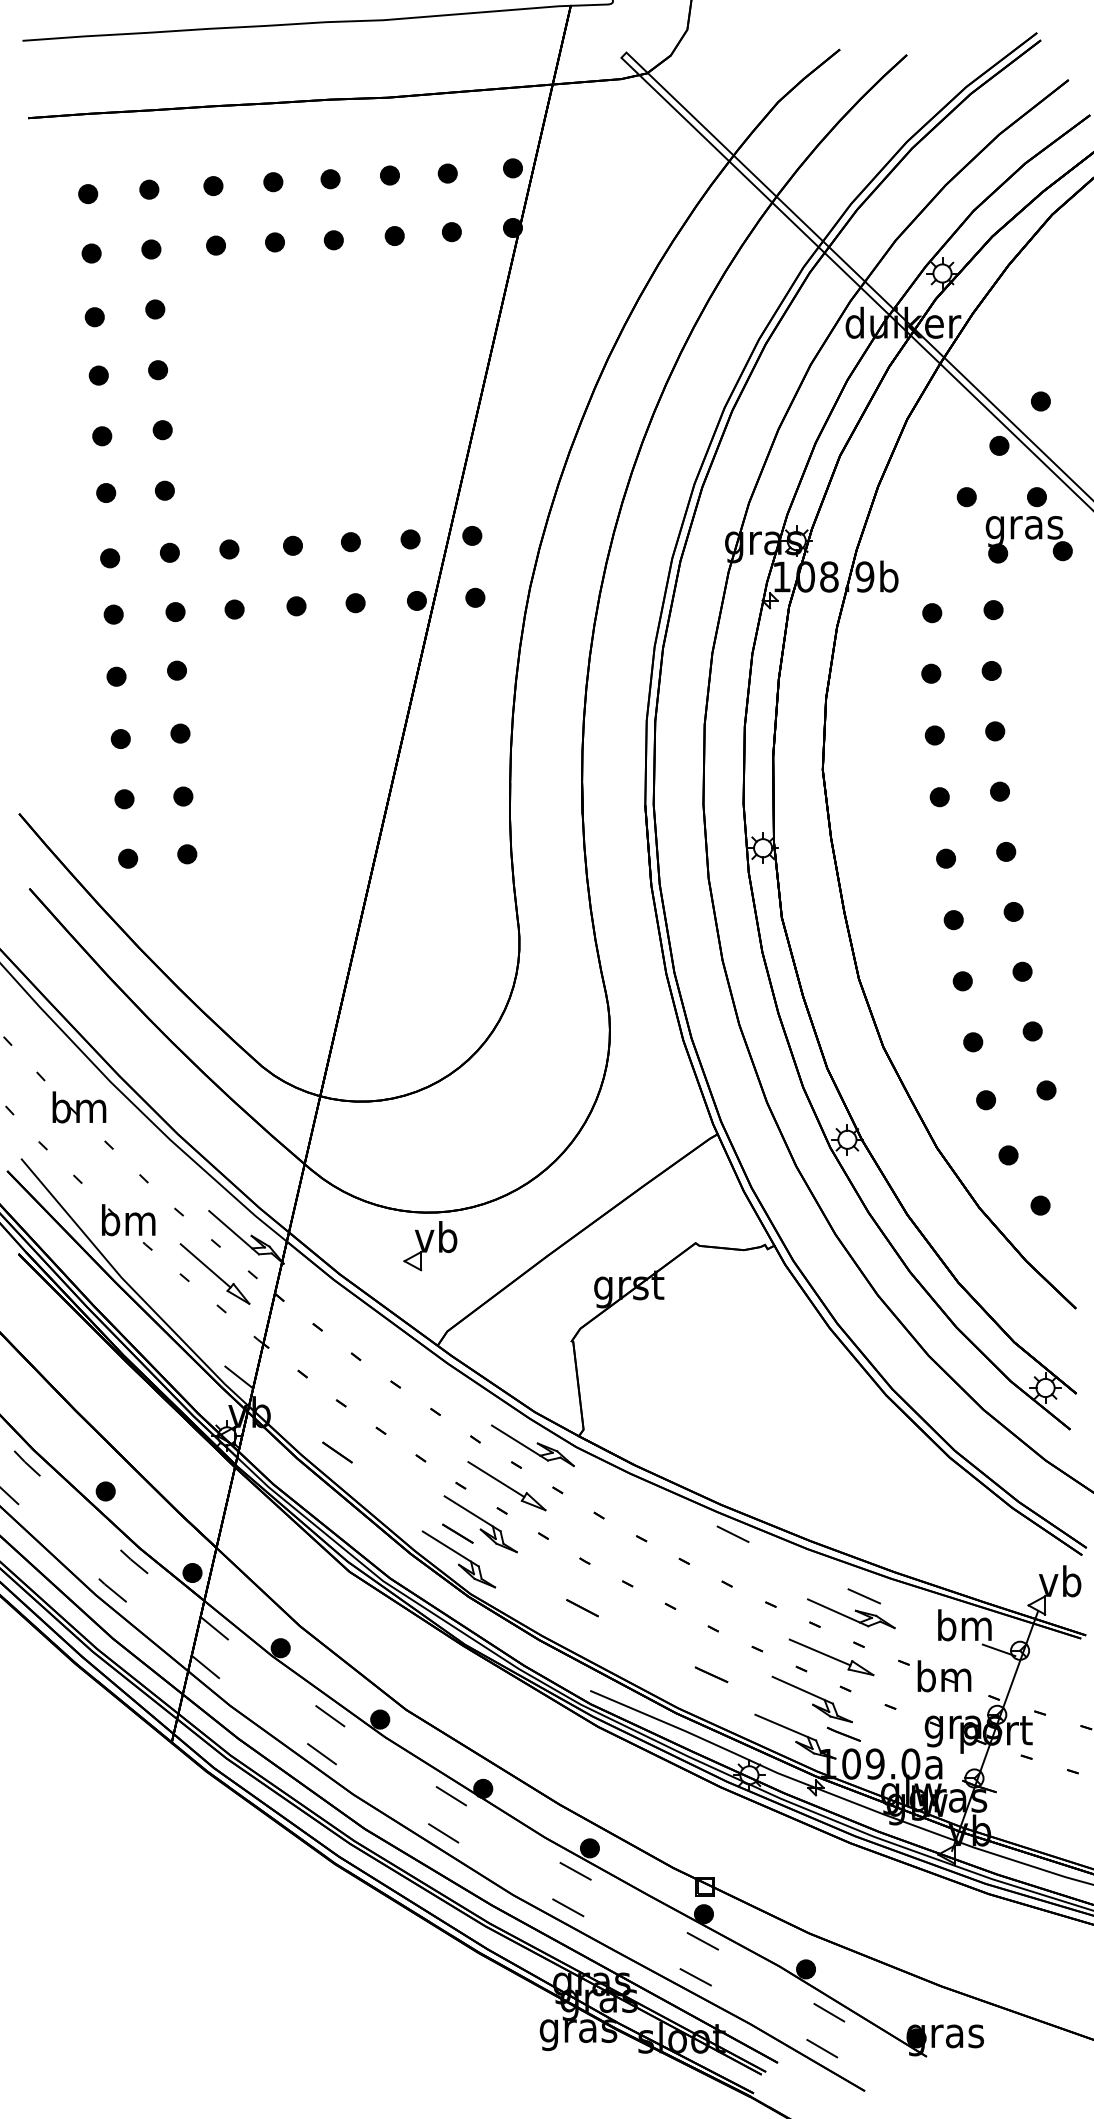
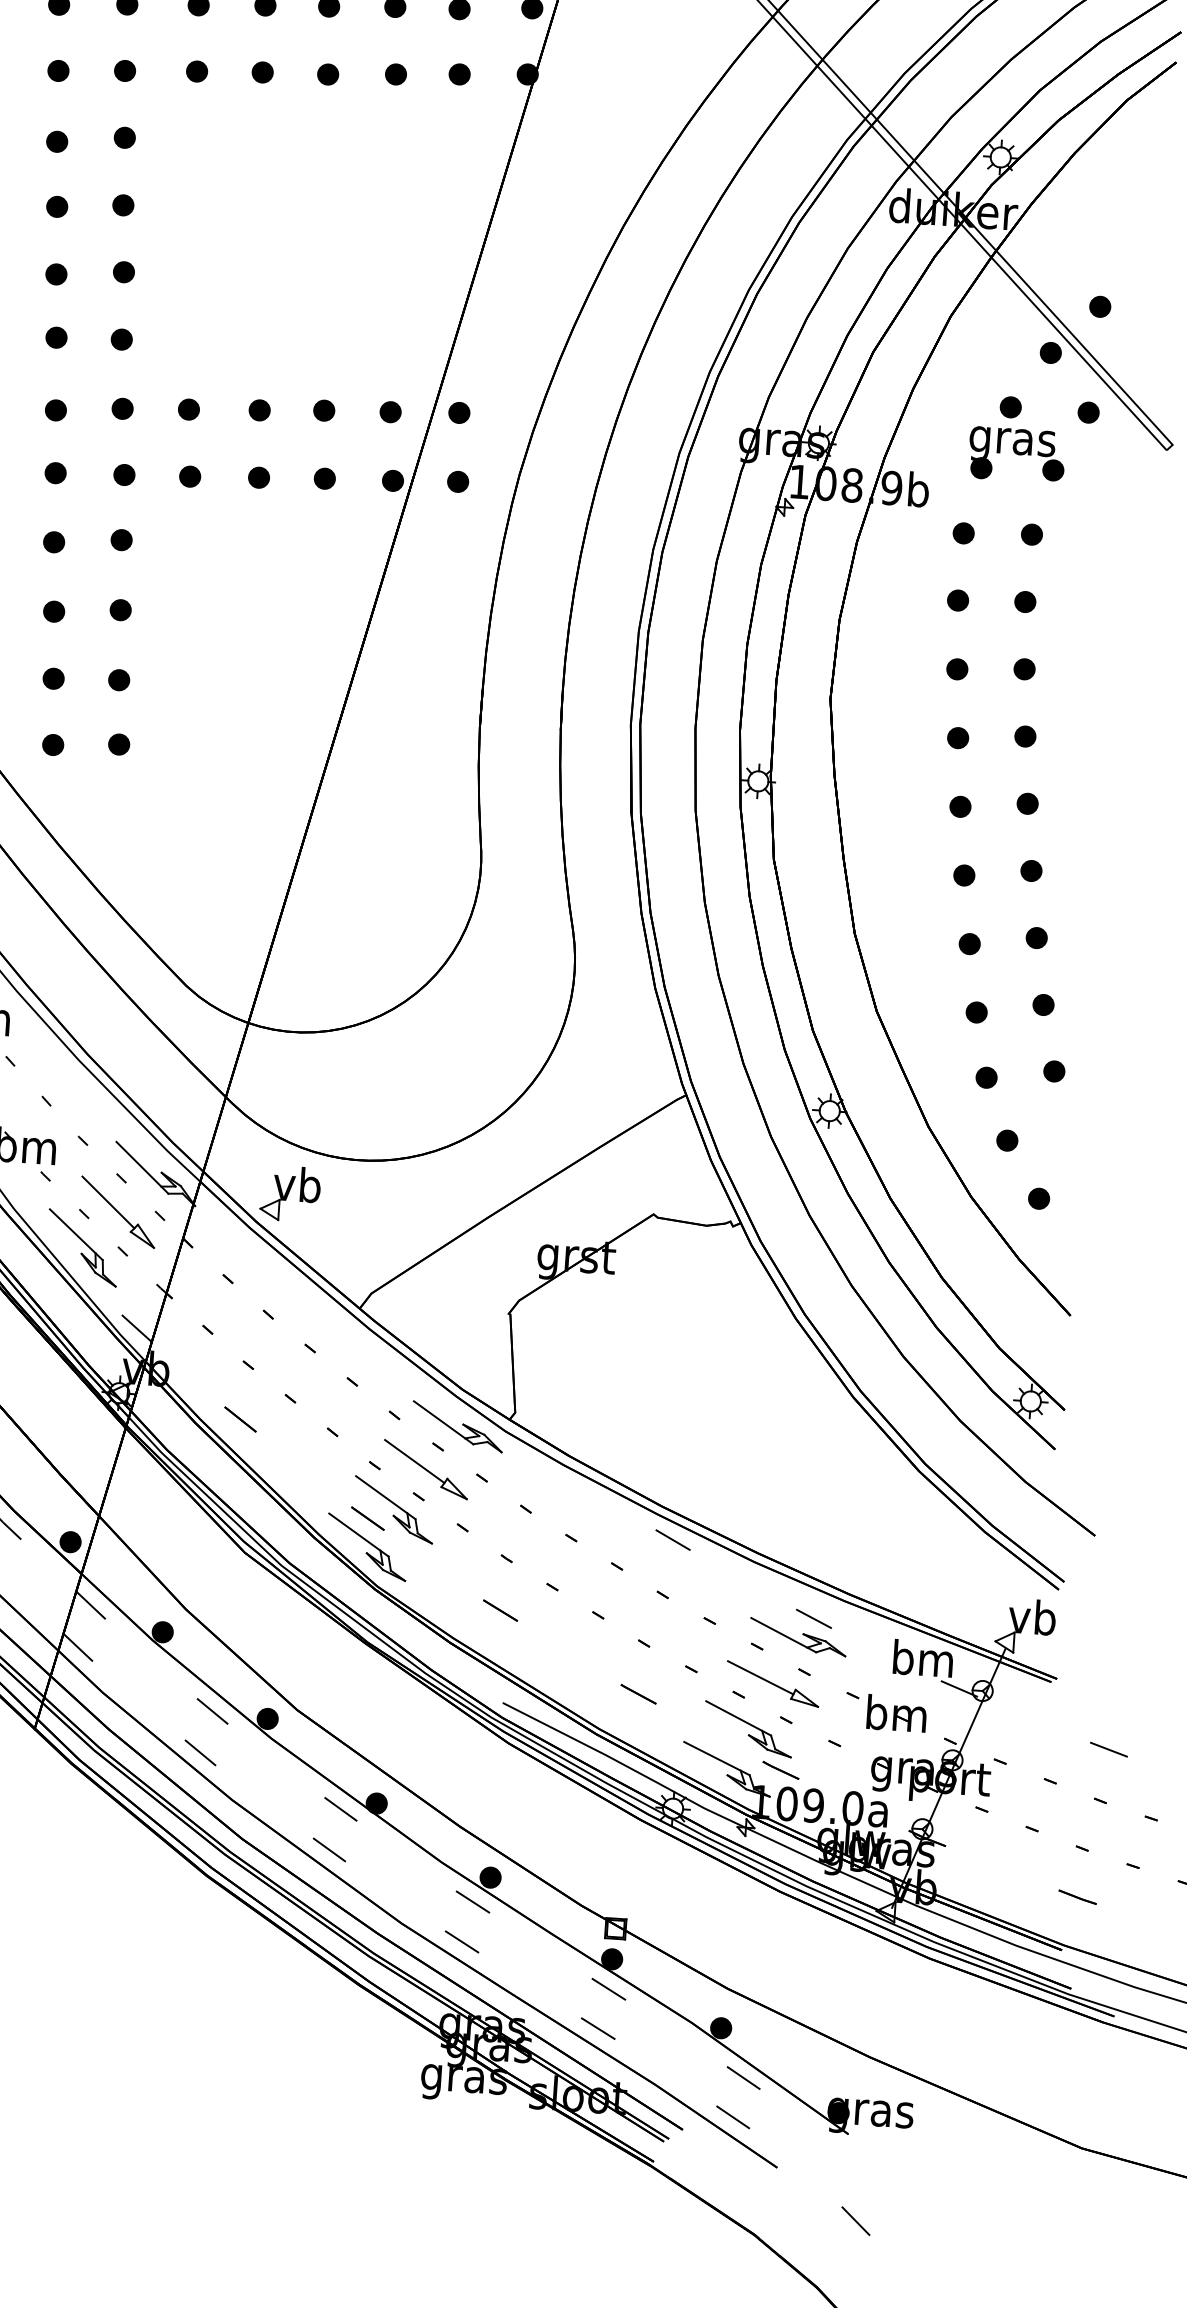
part: (1028, 539) -> (1016, 454), moved
part: (430, 1246) -> (290, 1194), moved
part: (185, 1307) -> (82, 1247), added

